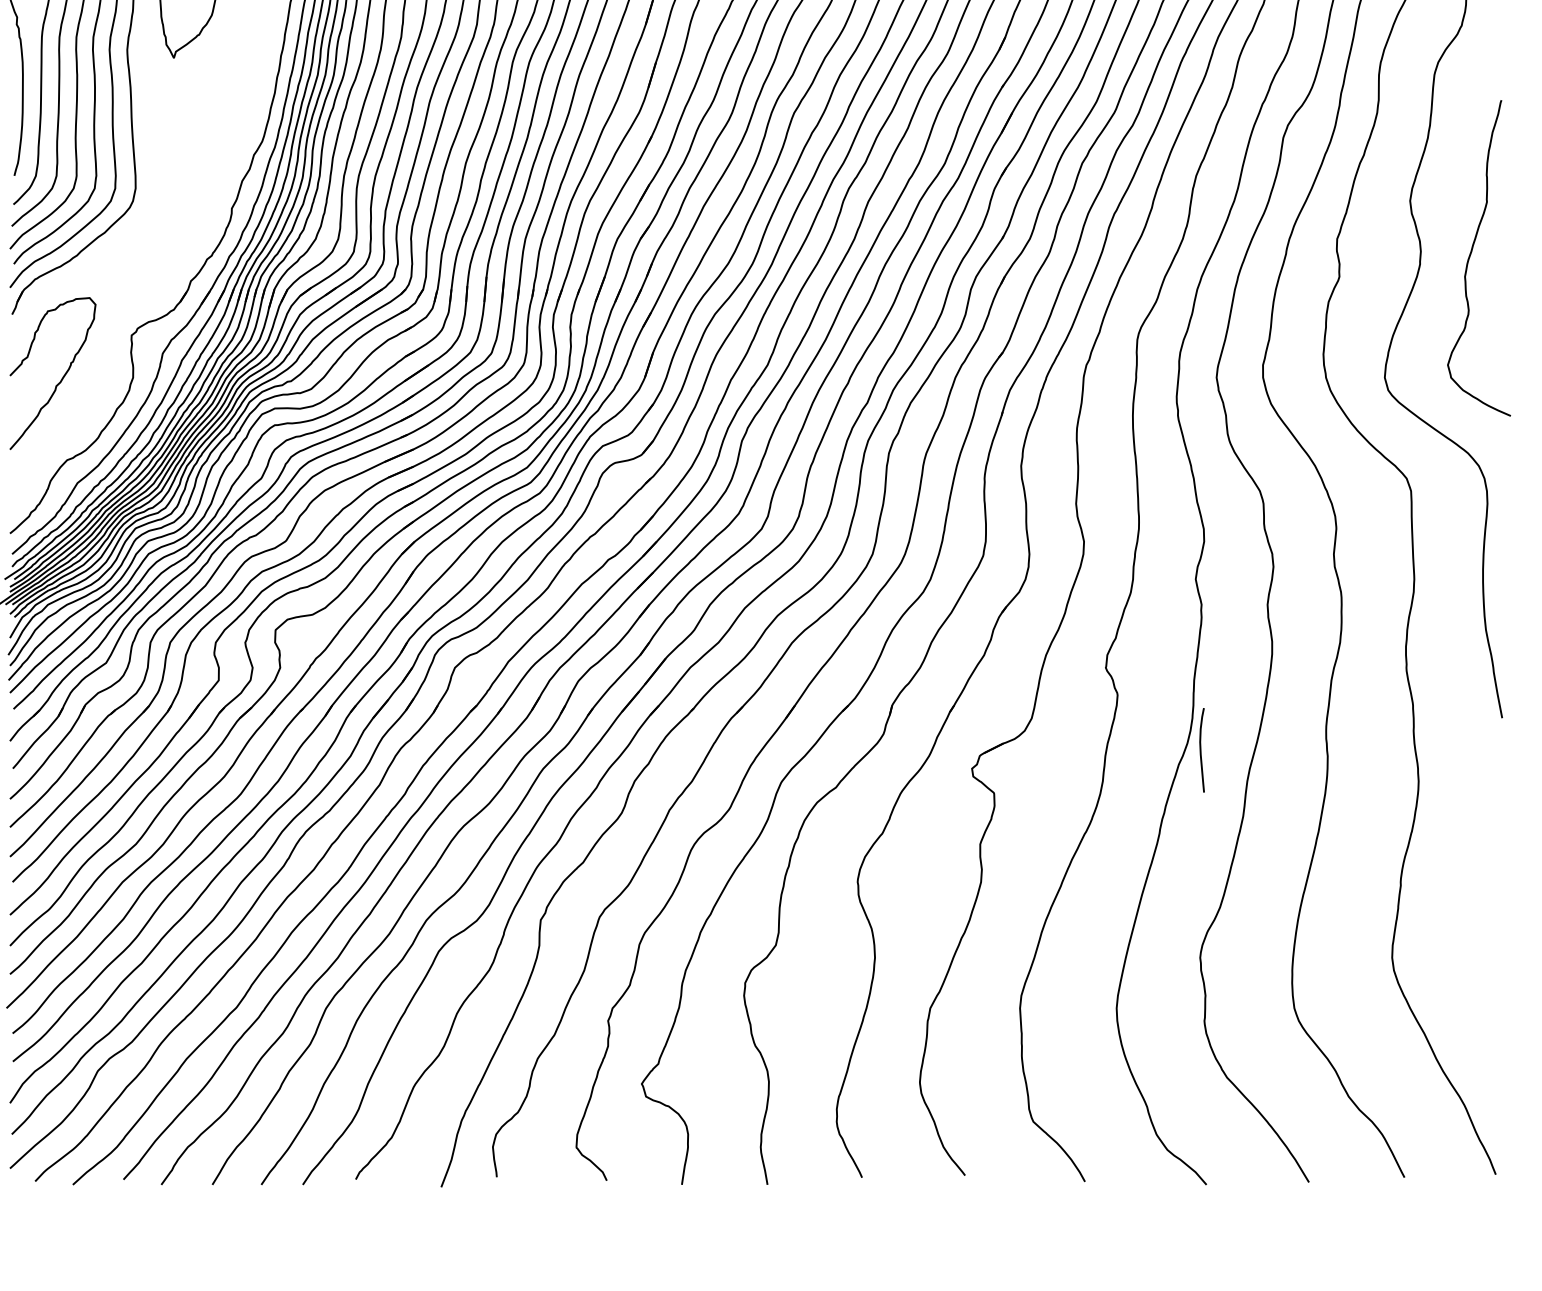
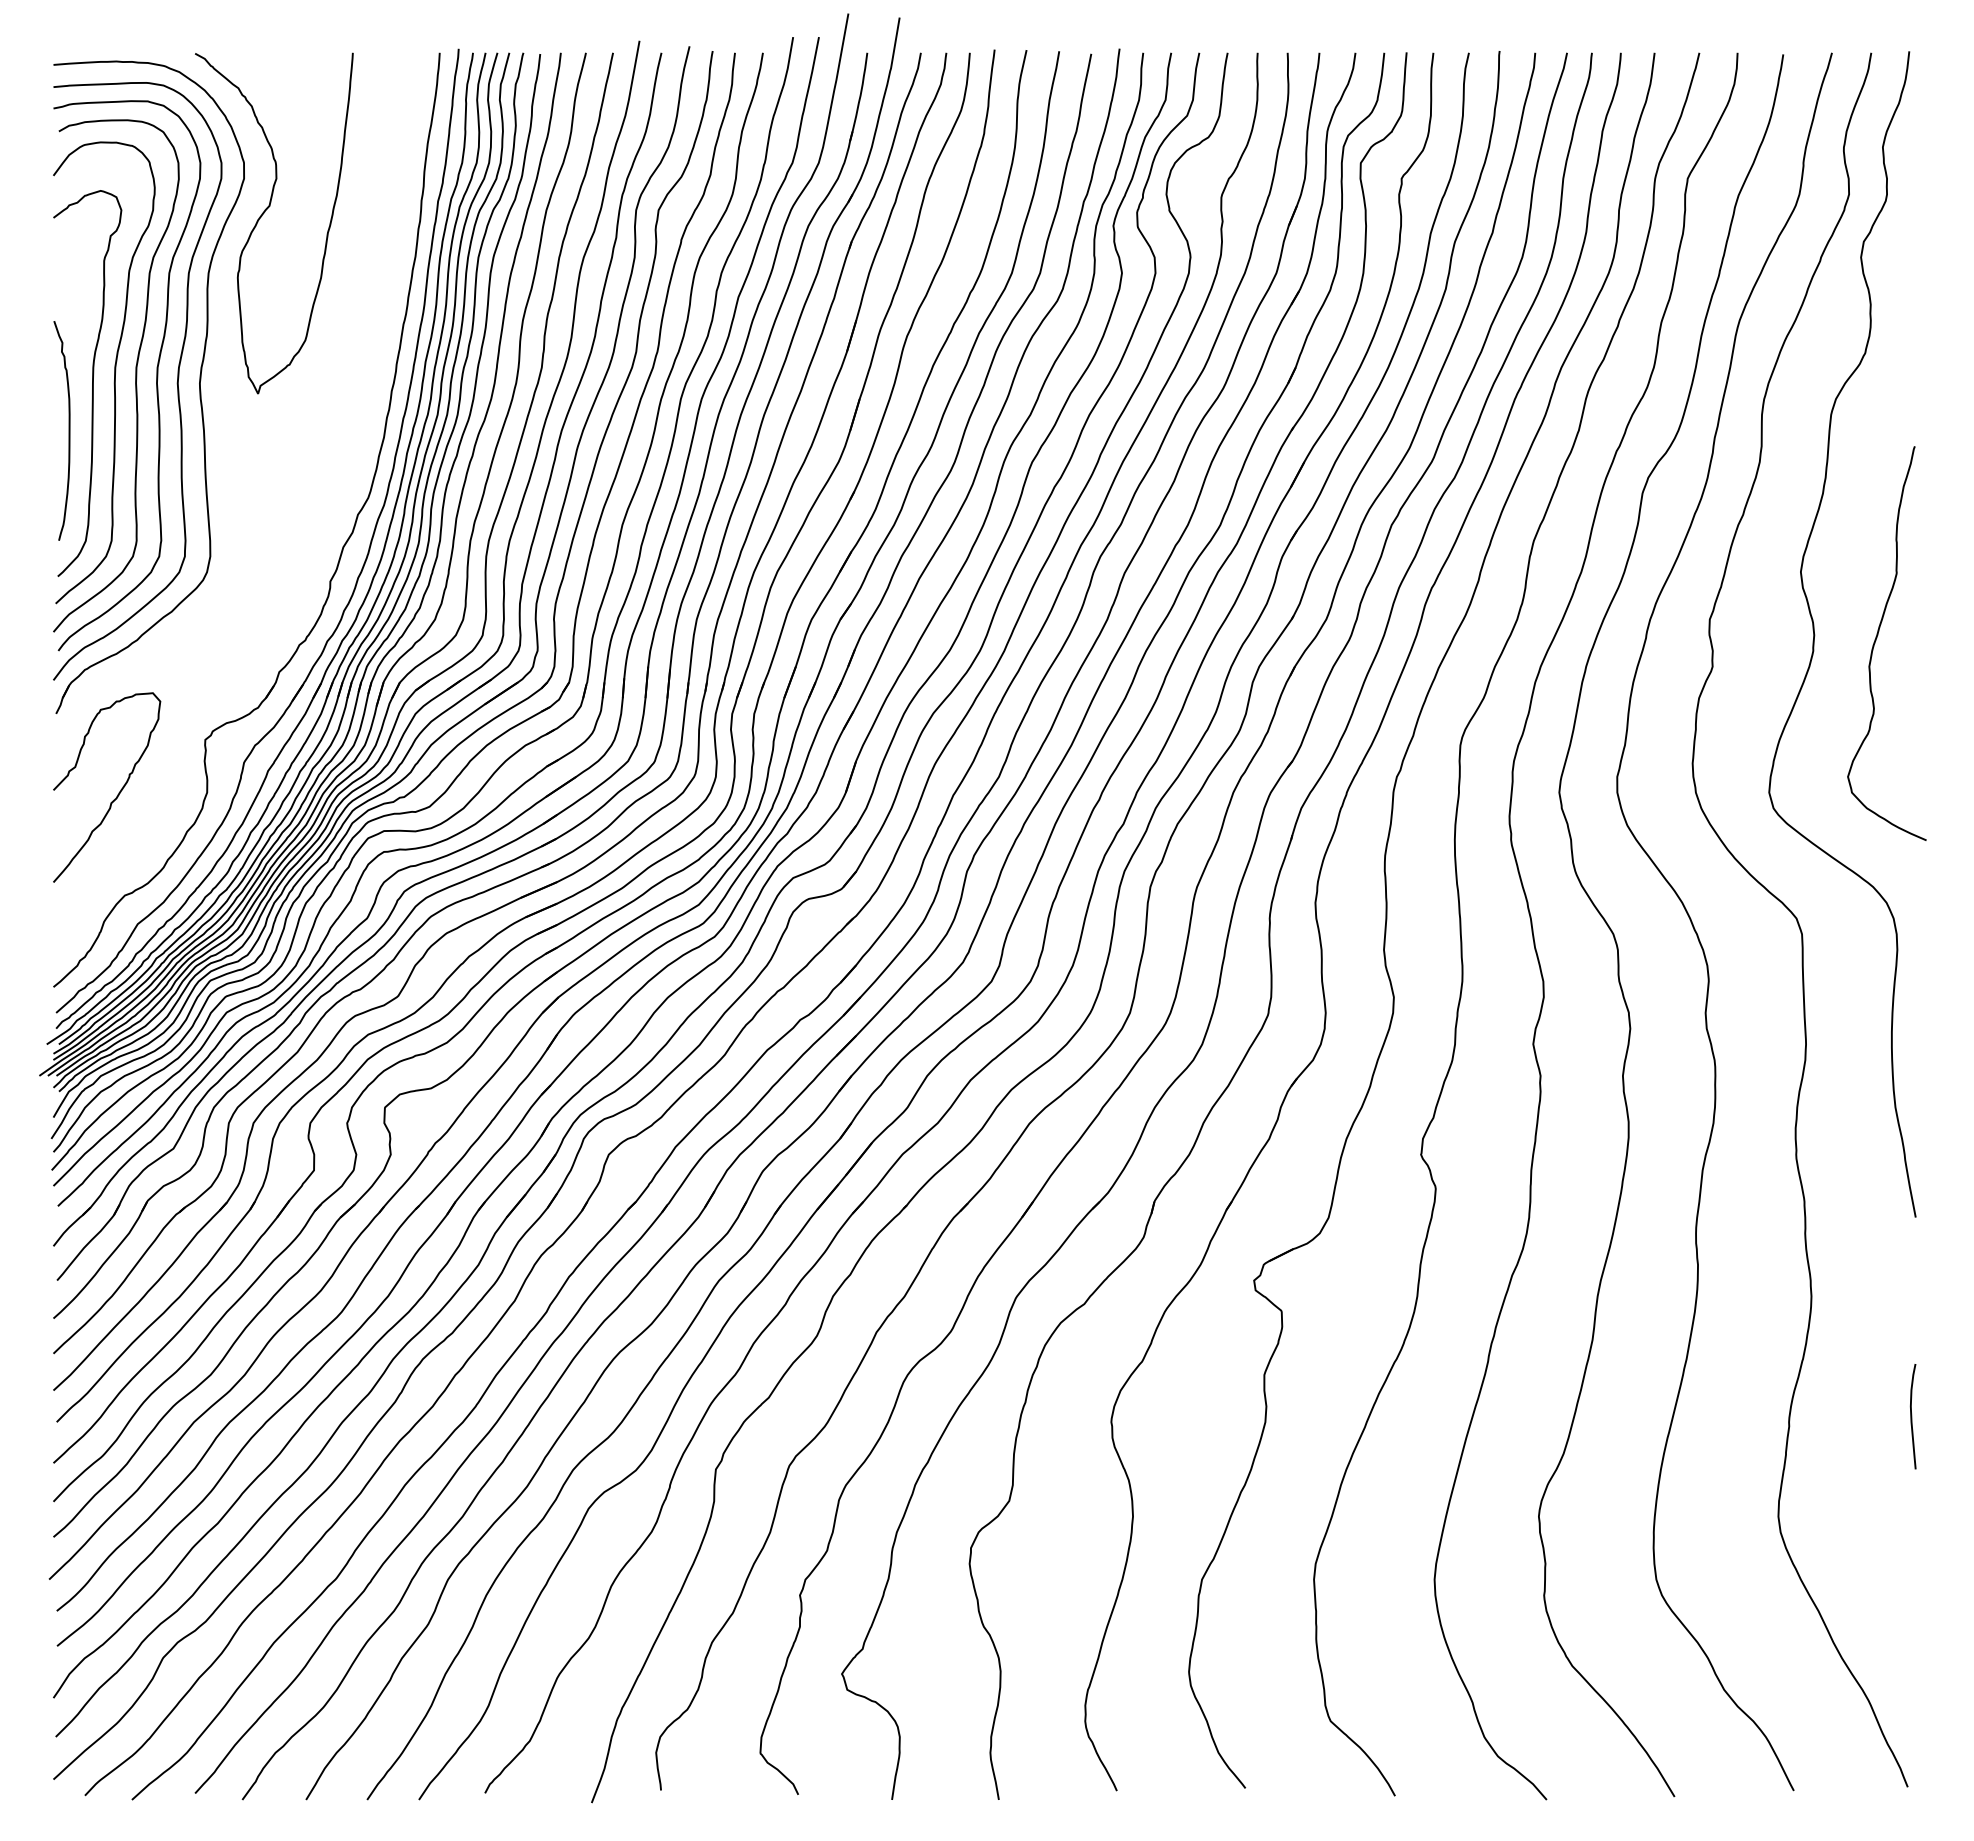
curve: (1201, 750) -> (1912, 1416), moved

